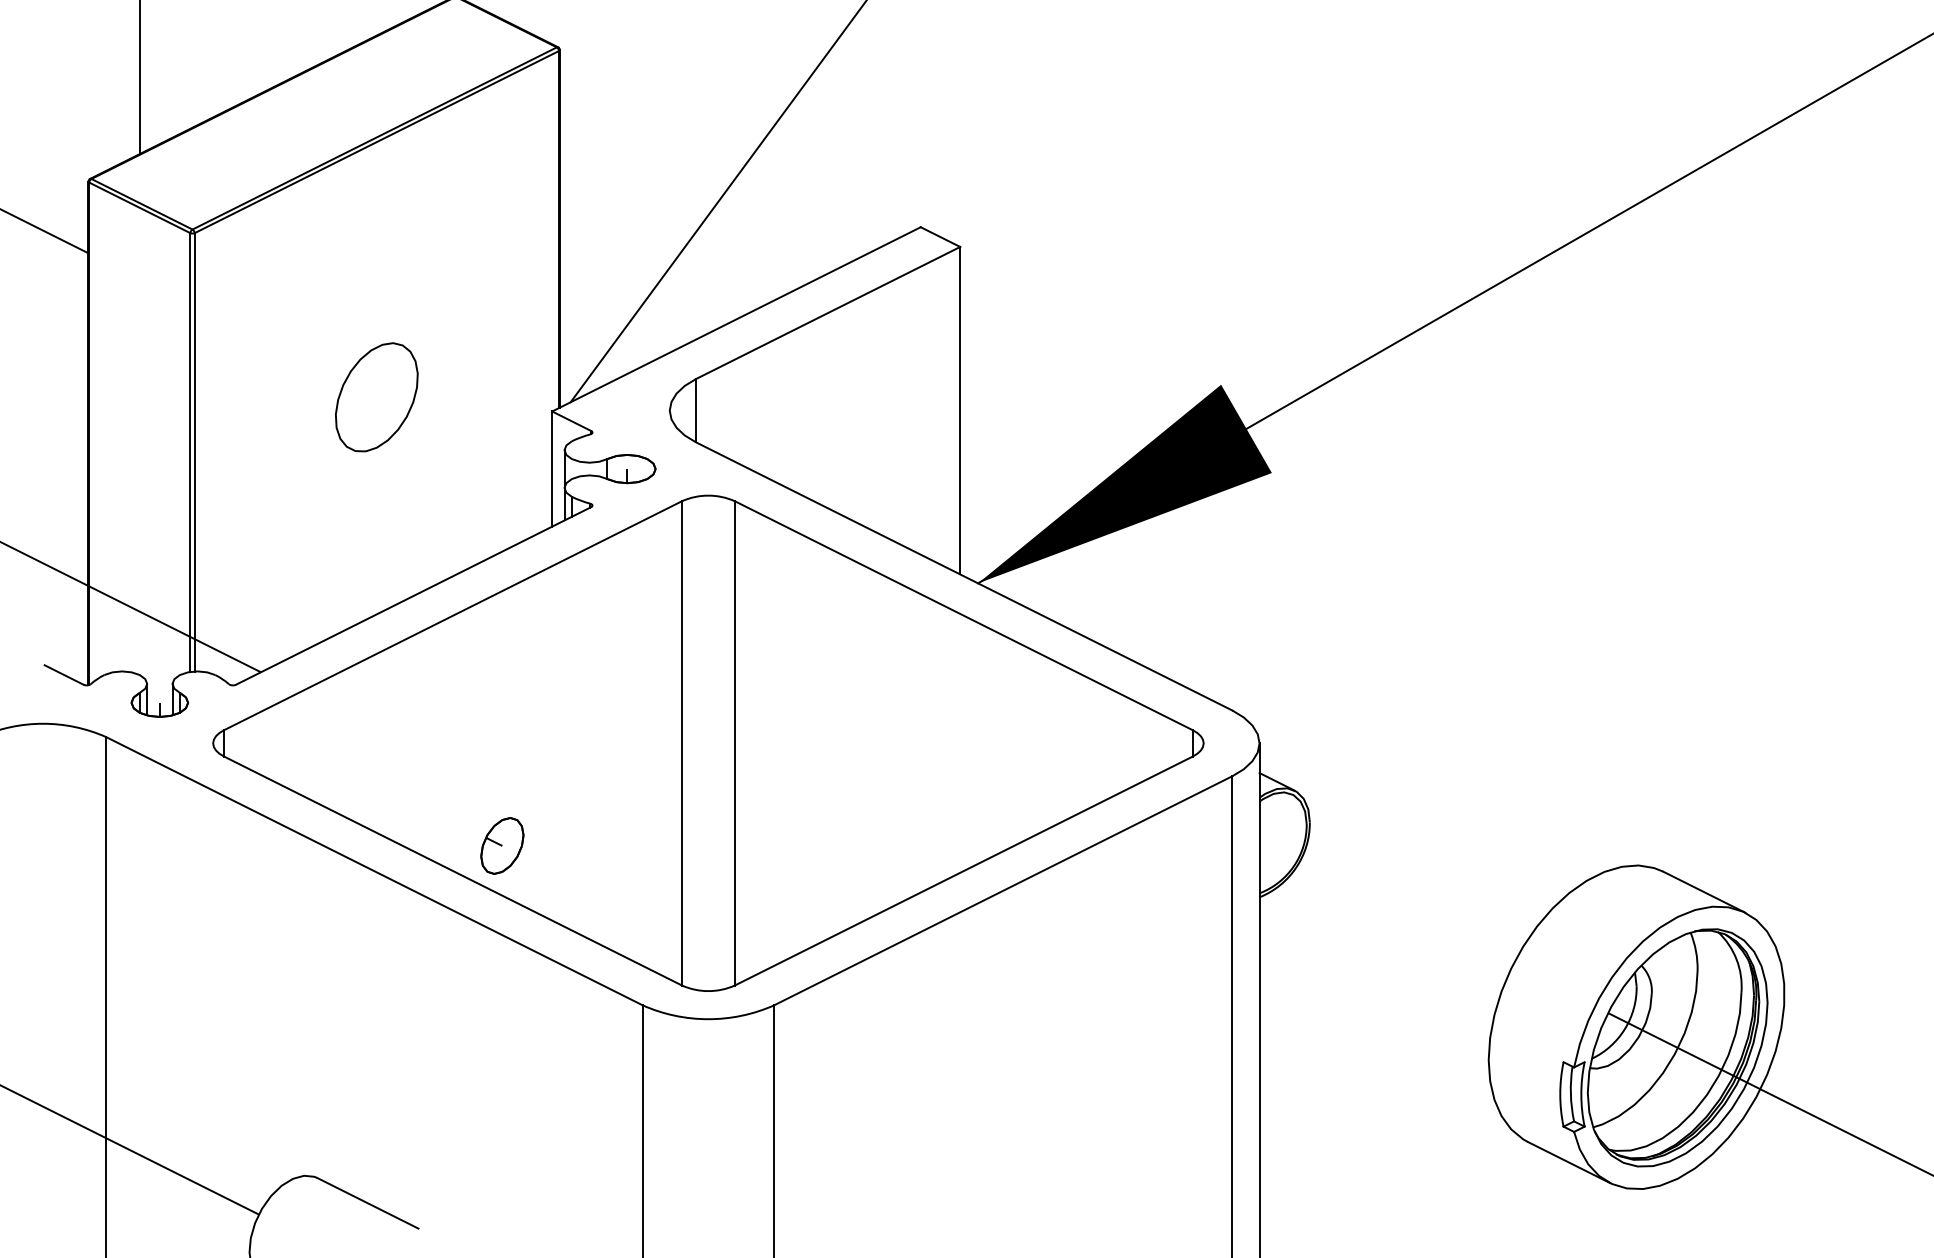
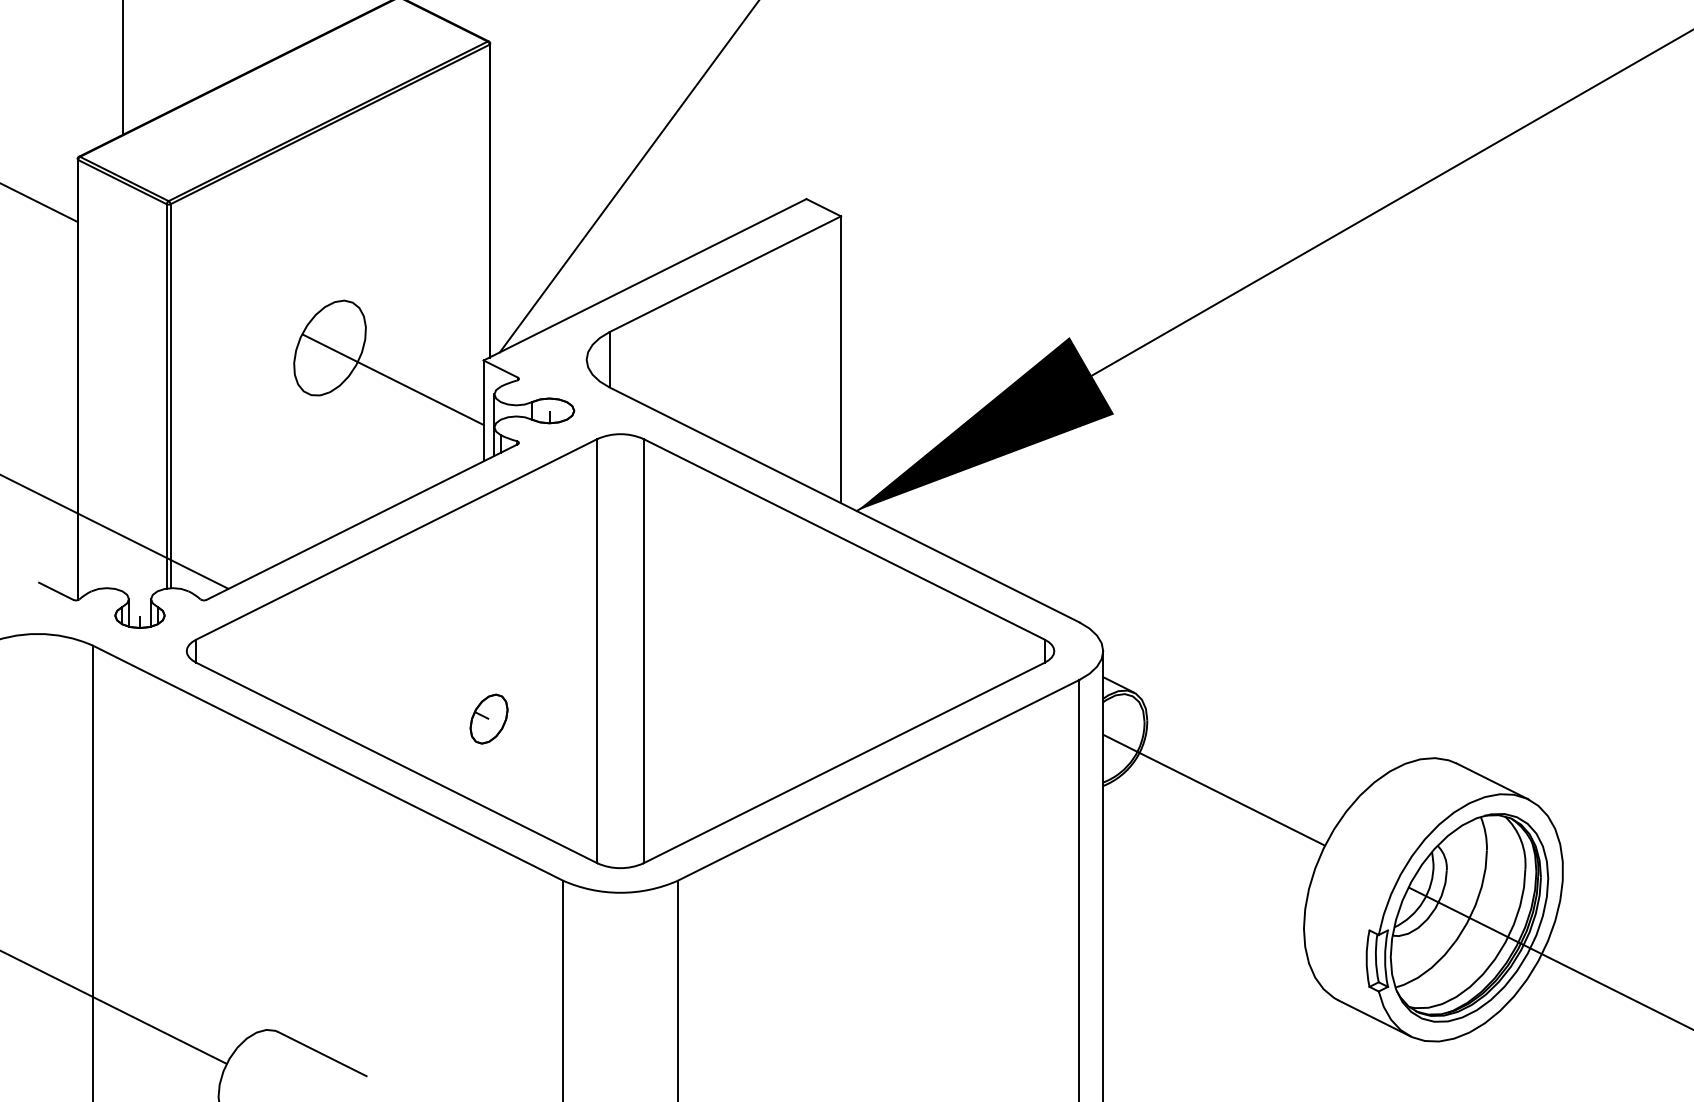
line: (448, 433) -> (392, 379), added
part: (502, 845) -> (489, 718), moved
line: (1385, 901) -> (1213, 789), added

